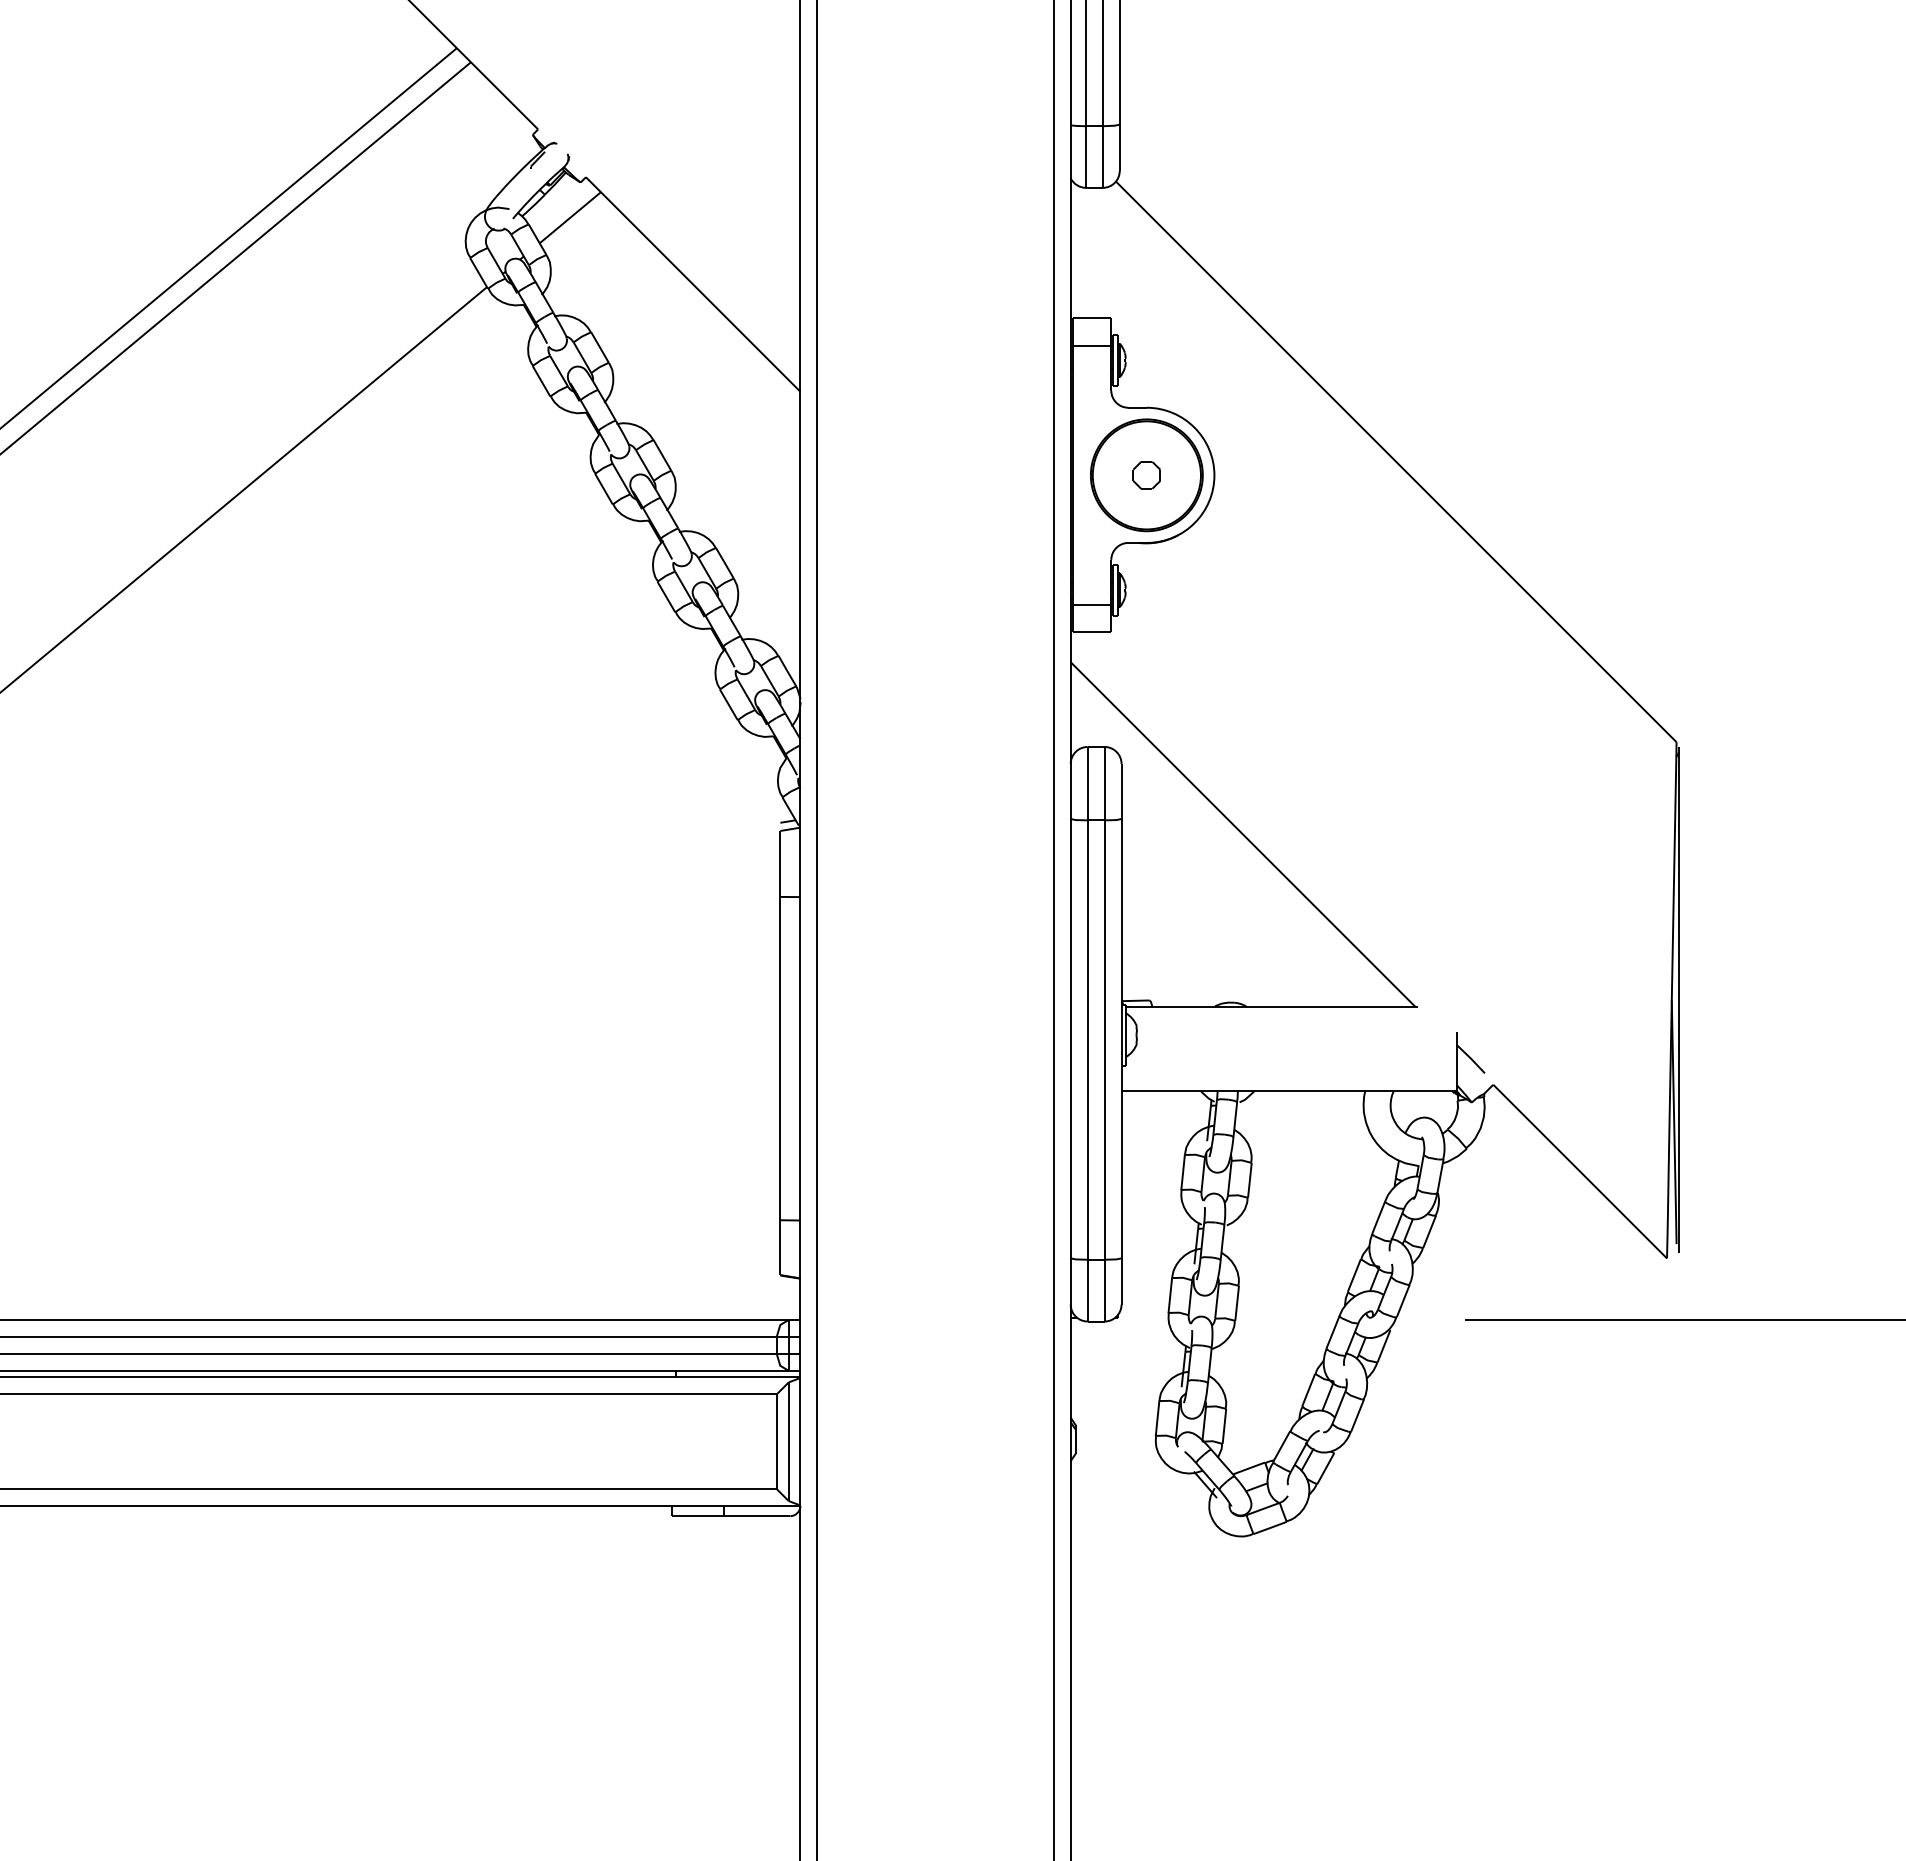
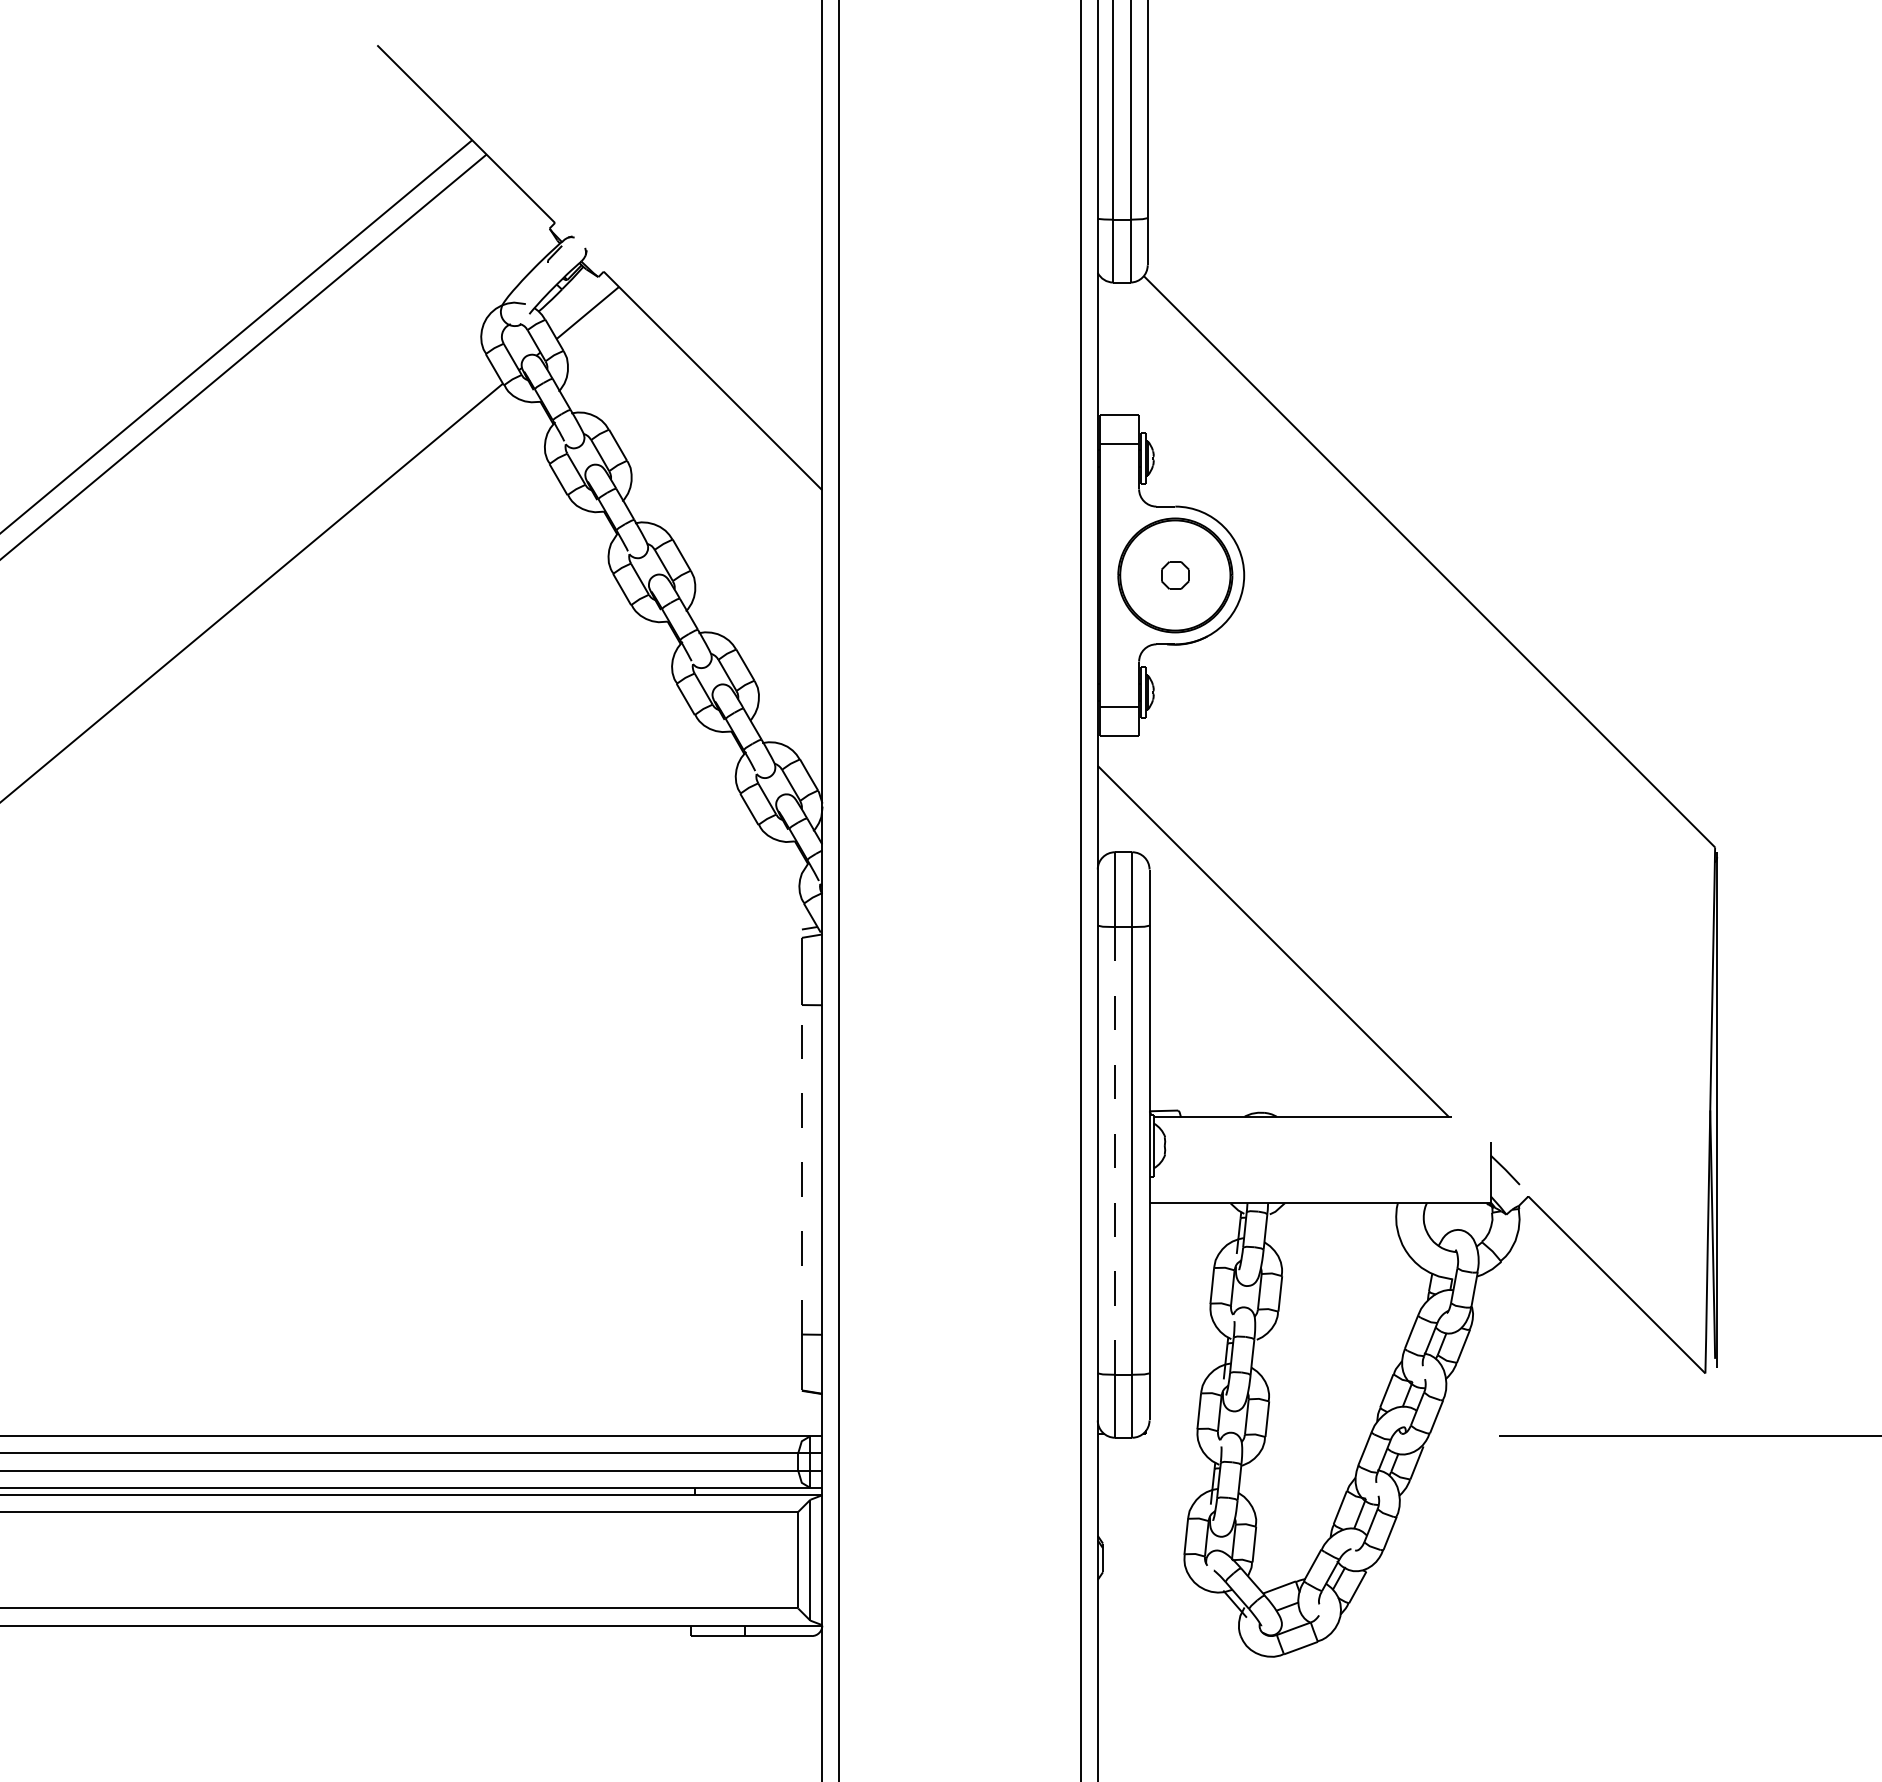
line: (1087, 1040) -> (1114, 1151), solid -> dashed
line: (780, 1058) -> (802, 1169), solid -> dashed

